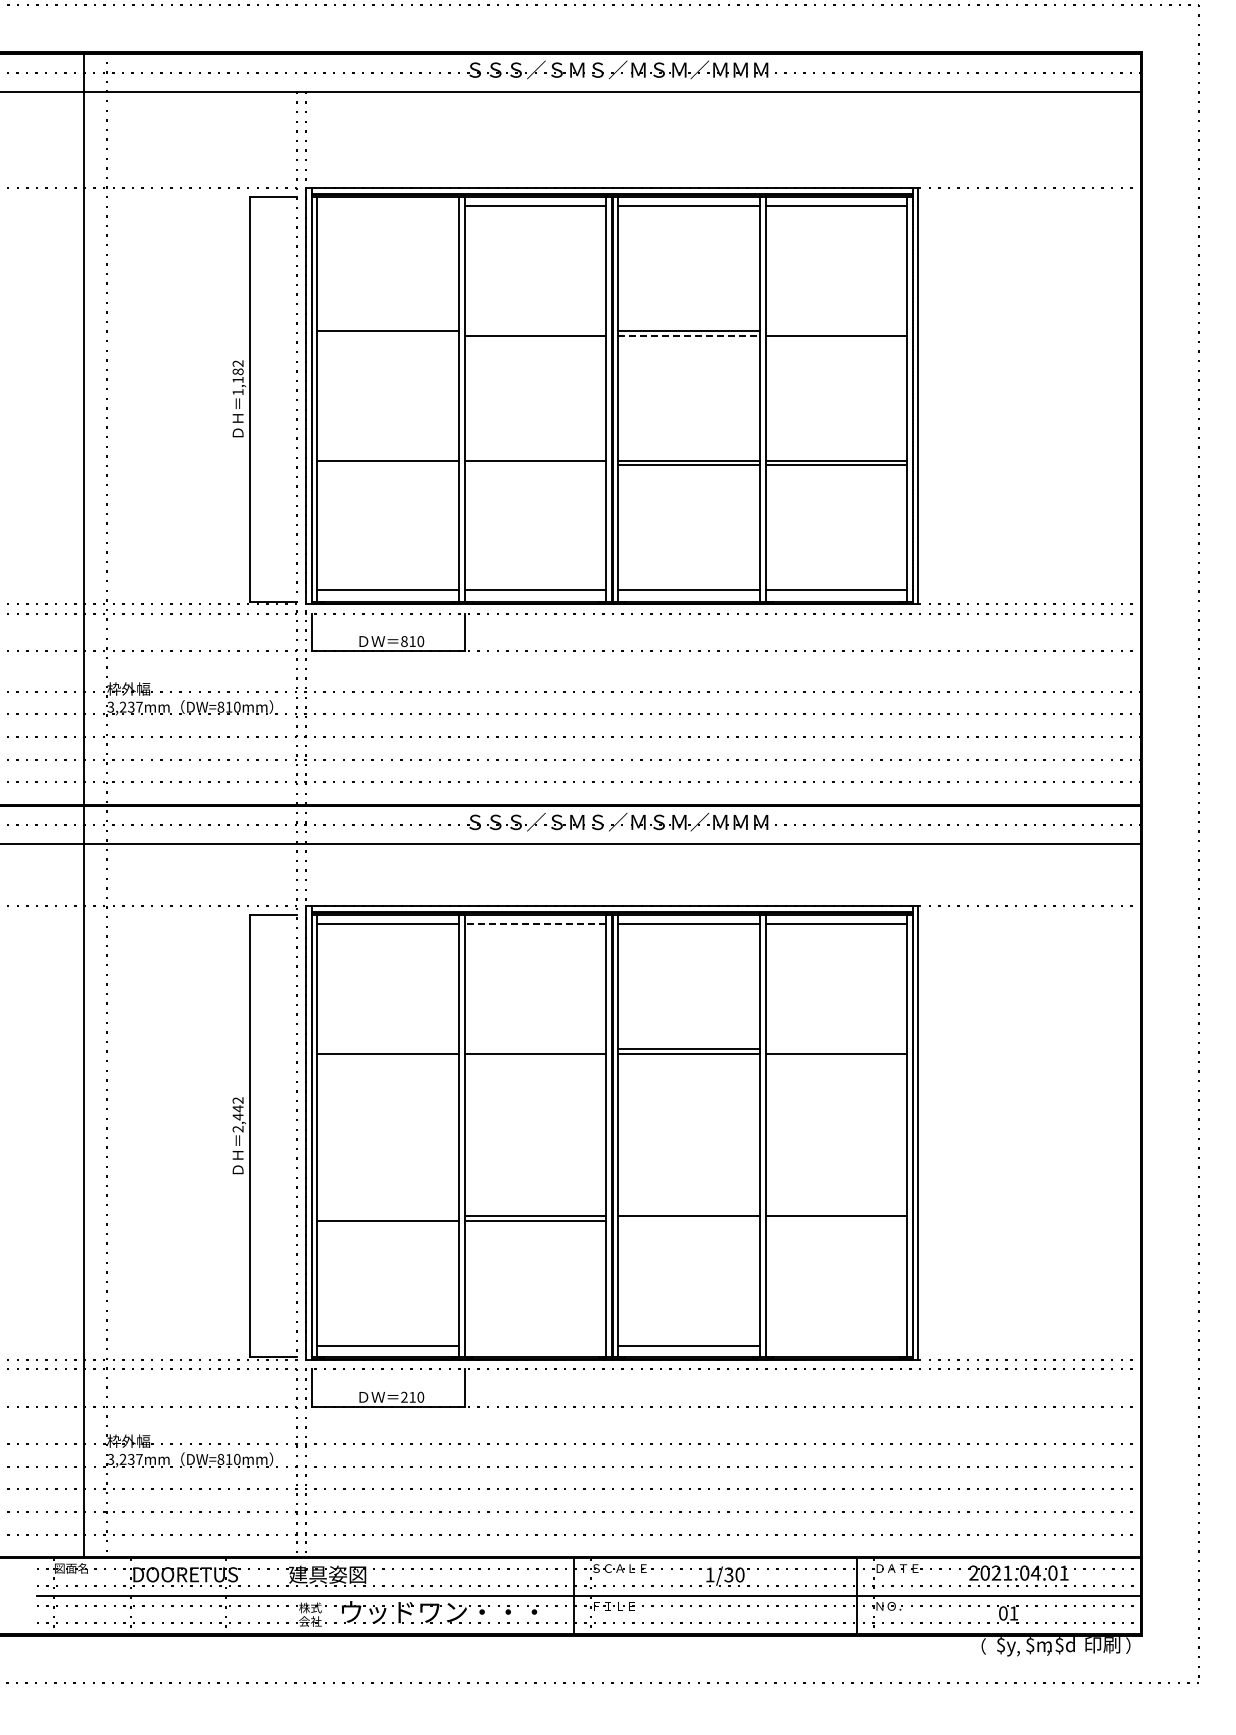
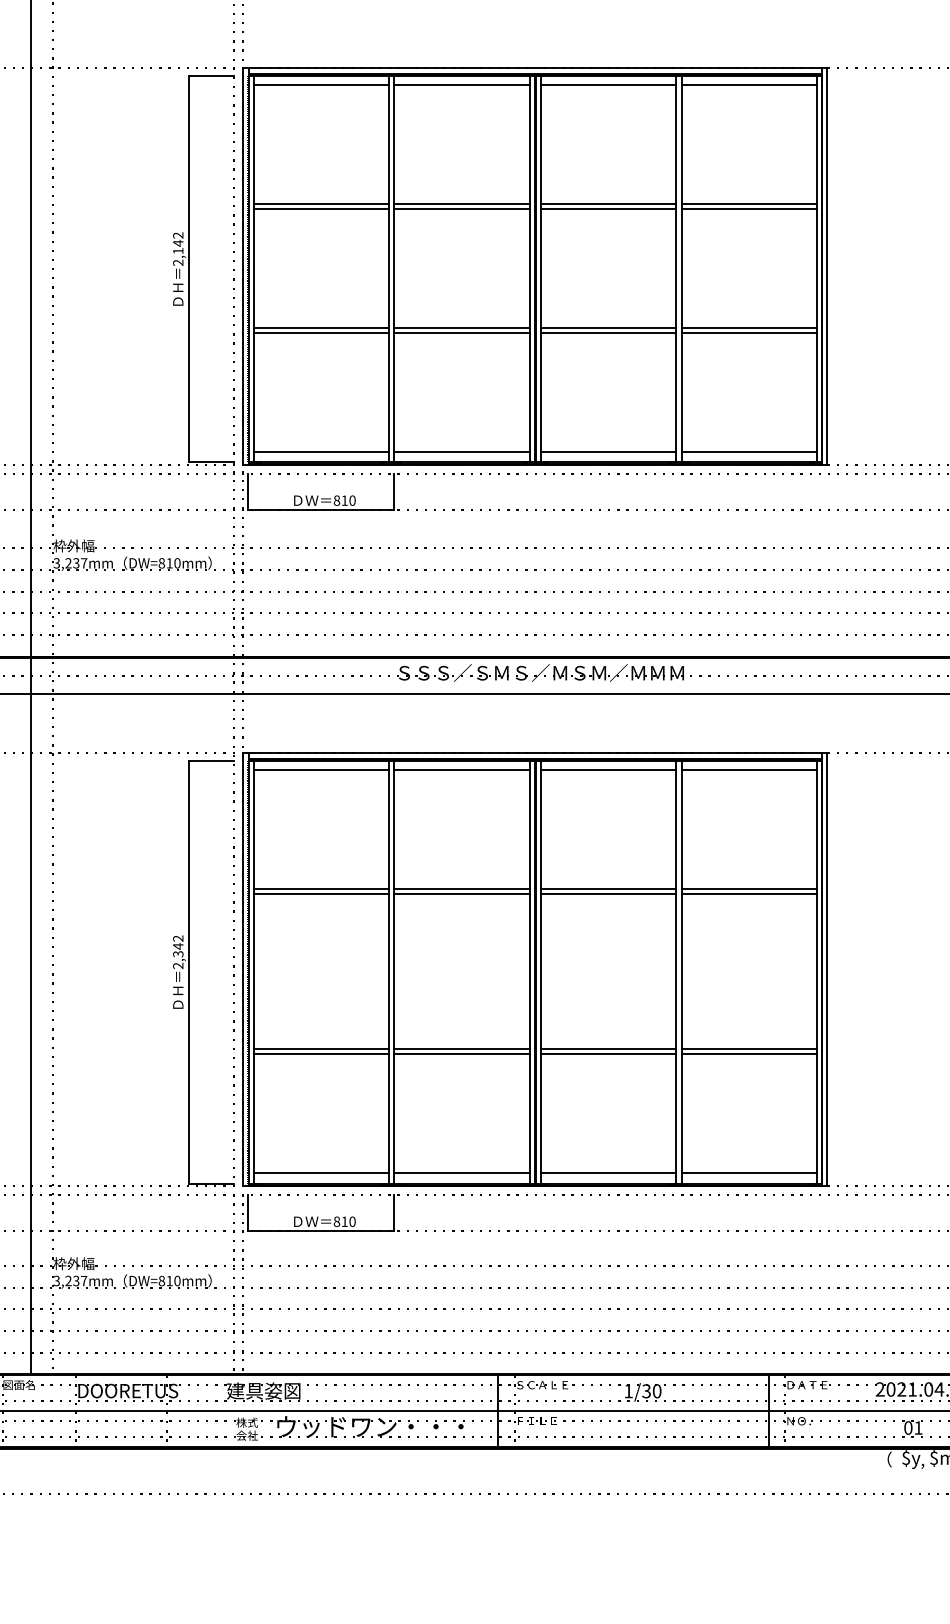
line: (387, 206) -> (320, 85), added
line: (535, 331) -> (462, 204), added
line: (836, 331) -> (749, 204), added
line: (387, 335) -> (320, 208), added
line: (689, 335) -> (608, 208), dashed -> solid
text: (237, 381) -> (177, 252), 1,182 -> 2,142
line: (387, 465) -> (320, 332), added
line: (535, 465) -> (462, 332), added
line: (535, 924) -> (462, 770), dashed -> solid
line: (387, 1049) -> (320, 889), added
line: (535, 1049) -> (462, 889), added
line: (836, 1049) -> (749, 889), added
text: (237, 1116) -> (177, 953), 2,442 -> 2,342
line: (387, 1216) -> (320, 1049), added
line: (689, 1221) -> (608, 1054), added
line: (836, 1221) -> (749, 1054), added
line: (535, 1345) -> (462, 1172), added
line: (836, 1345) -> (749, 1172), added
text: (404, 1396) -> (337, 1220), 210 -> 810

